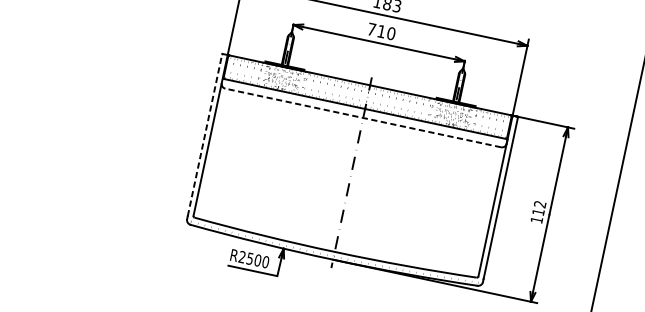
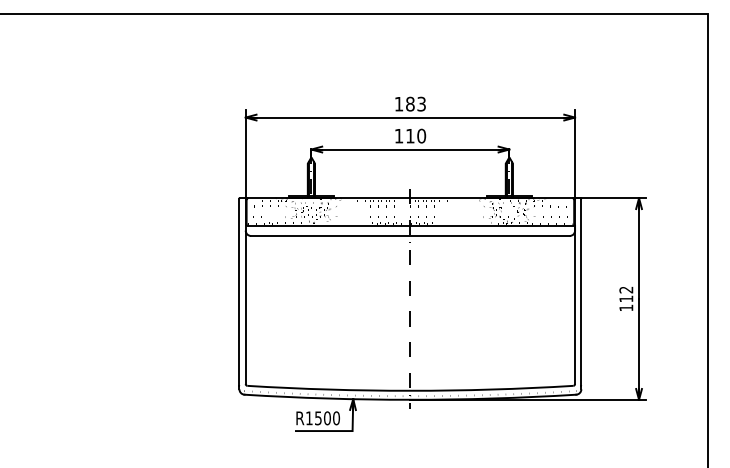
text: (372, 29) -> (399, 136), 710 -> 110
line: (362, 117) -> (409, 235), dashed -> solid
line: (204, 135) -> (239, 292), dashed -> solid
text: (242, 257) -> (309, 418), R2500 -> R1500

